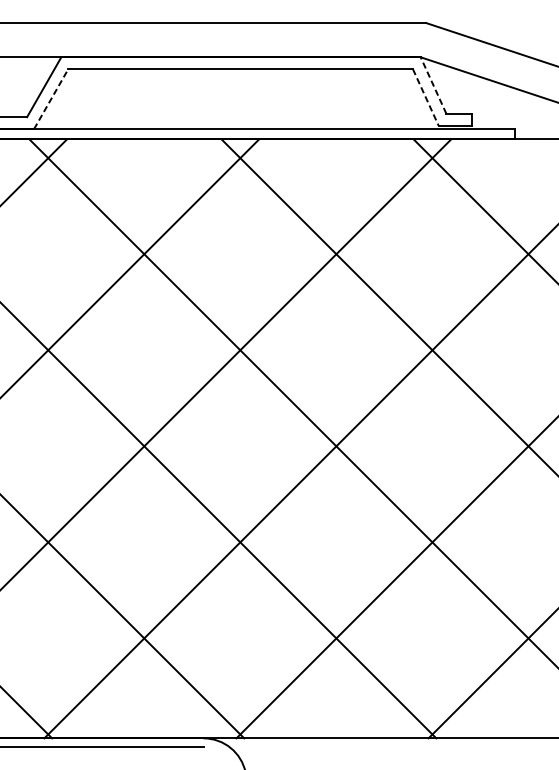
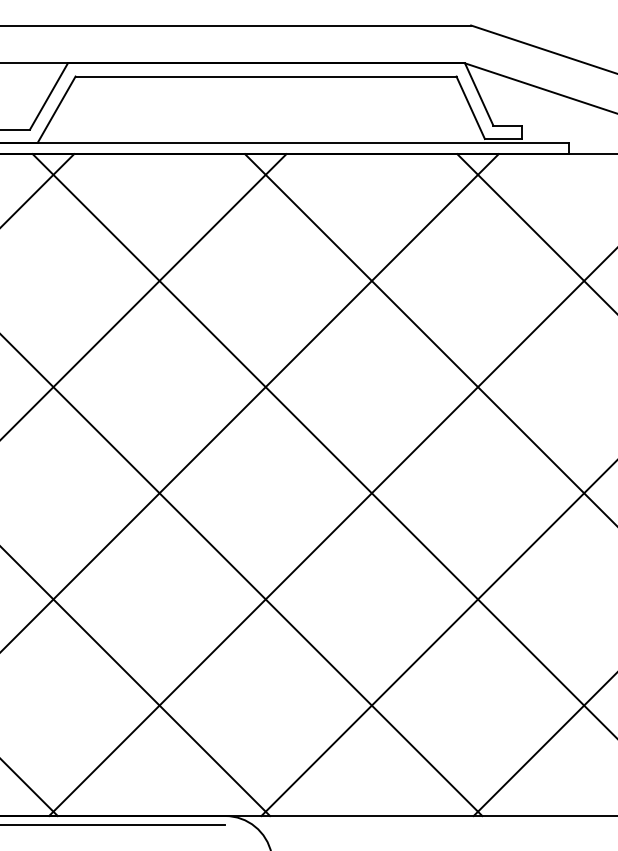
line: (433, 85) -> (479, 94), dashed -> solid
line: (425, 98) -> (470, 108), dashed -> solid
line: (51, 99) -> (56, 109), dashed -> solid

